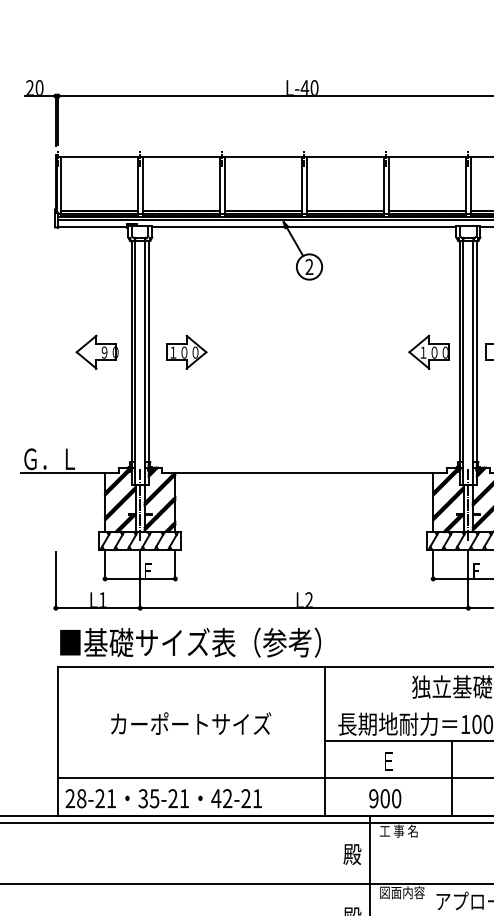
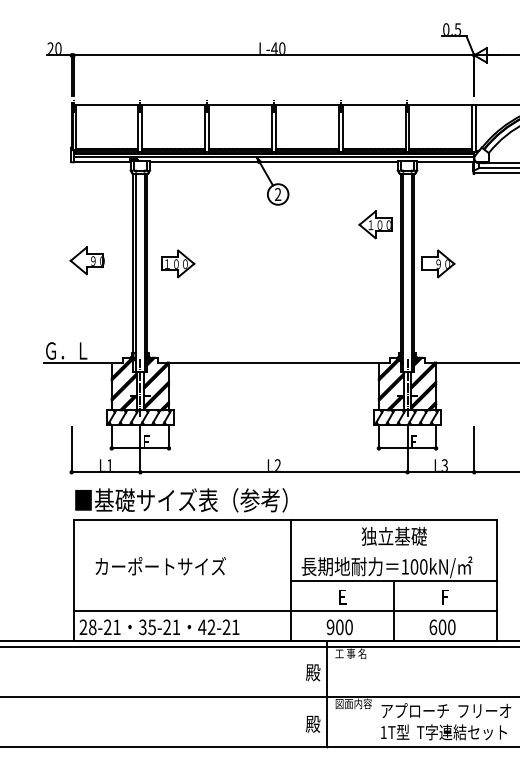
part: (96, 351) -> (86, 260), moved
part: (429, 351) -> (375, 224), moved
text: (190, 723) -> (160, 566), moved

